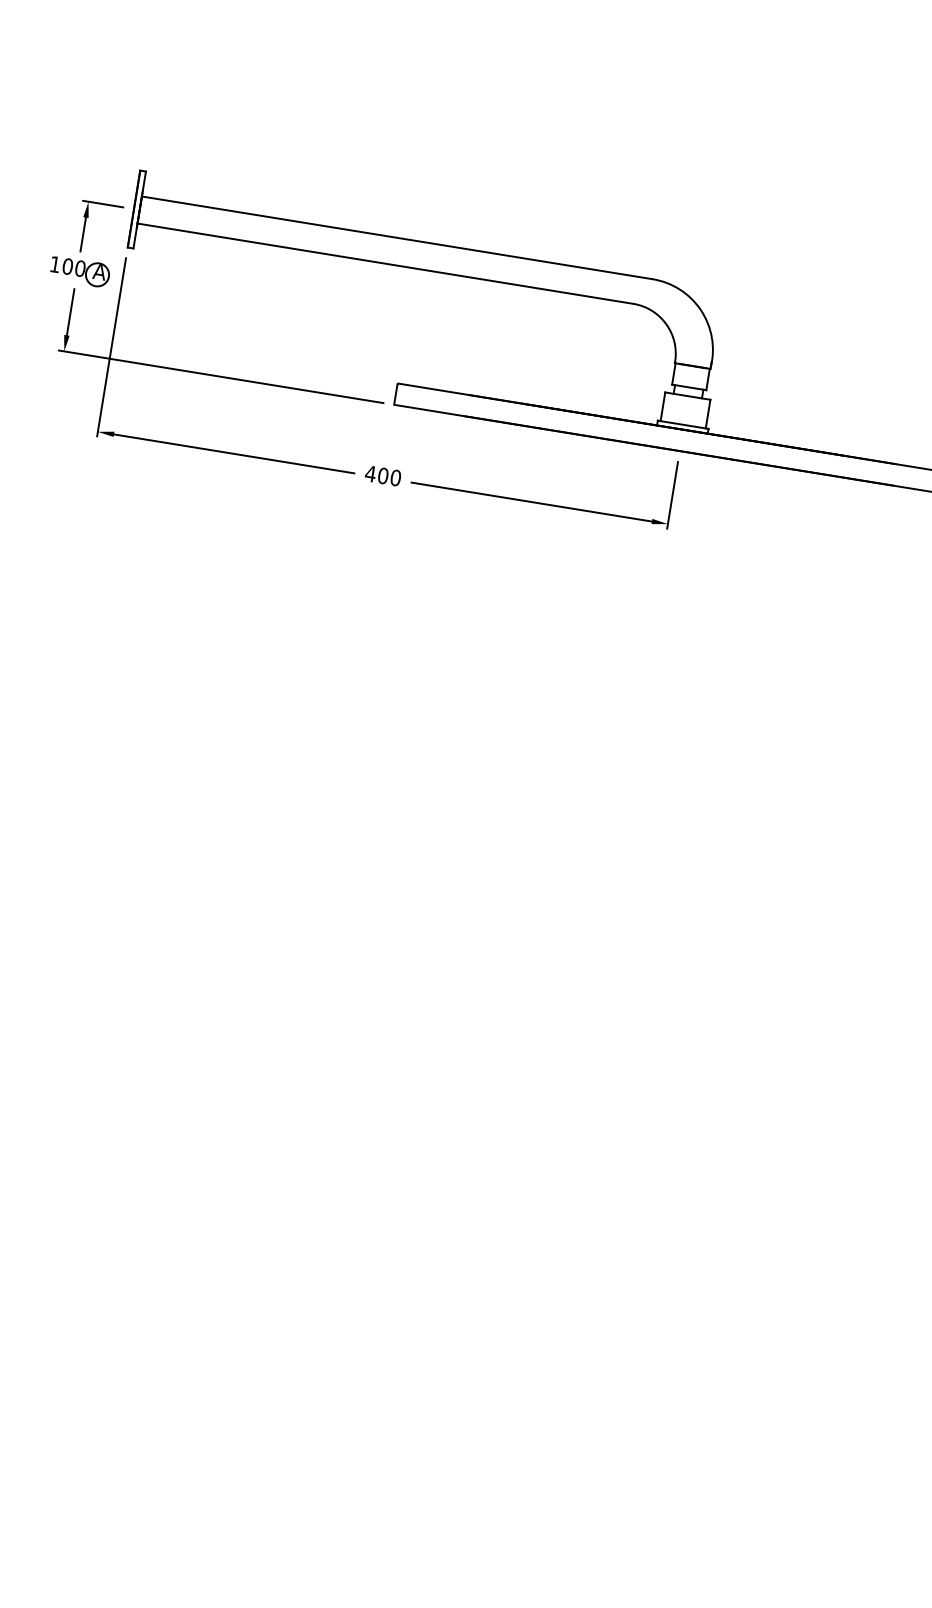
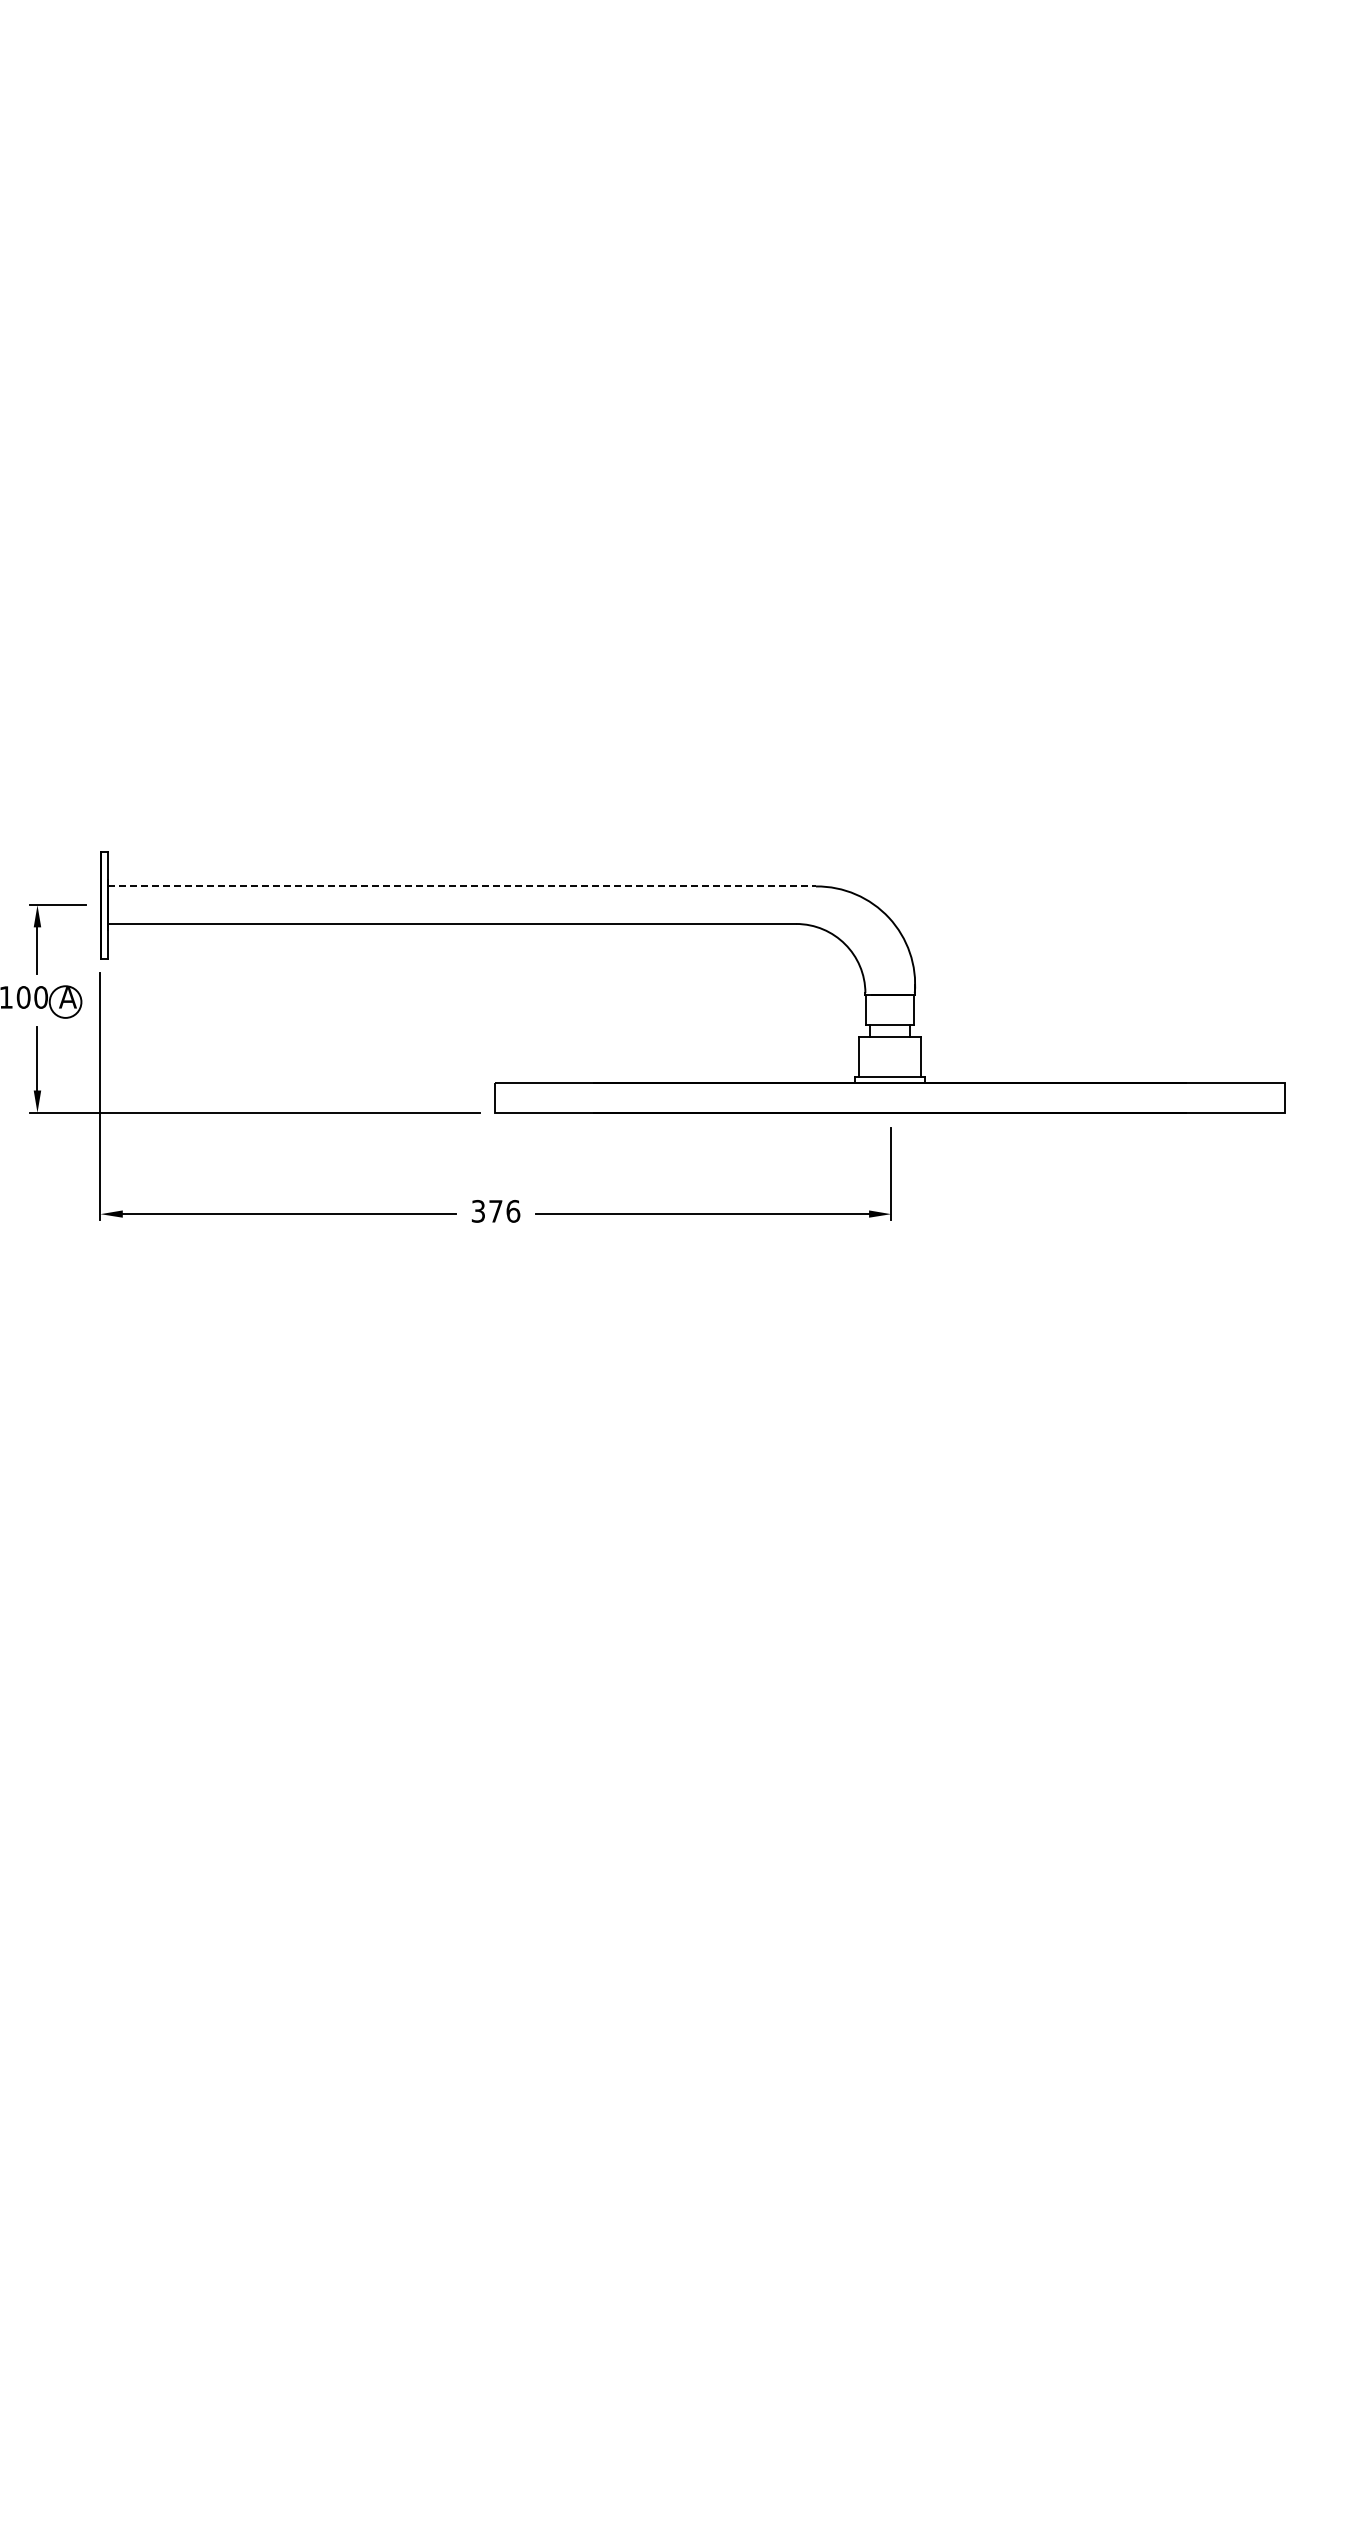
line: (397, 237) -> (462, 886), solid -> dashed
text: (382, 476) -> (495, 1211), 400 -> 376

